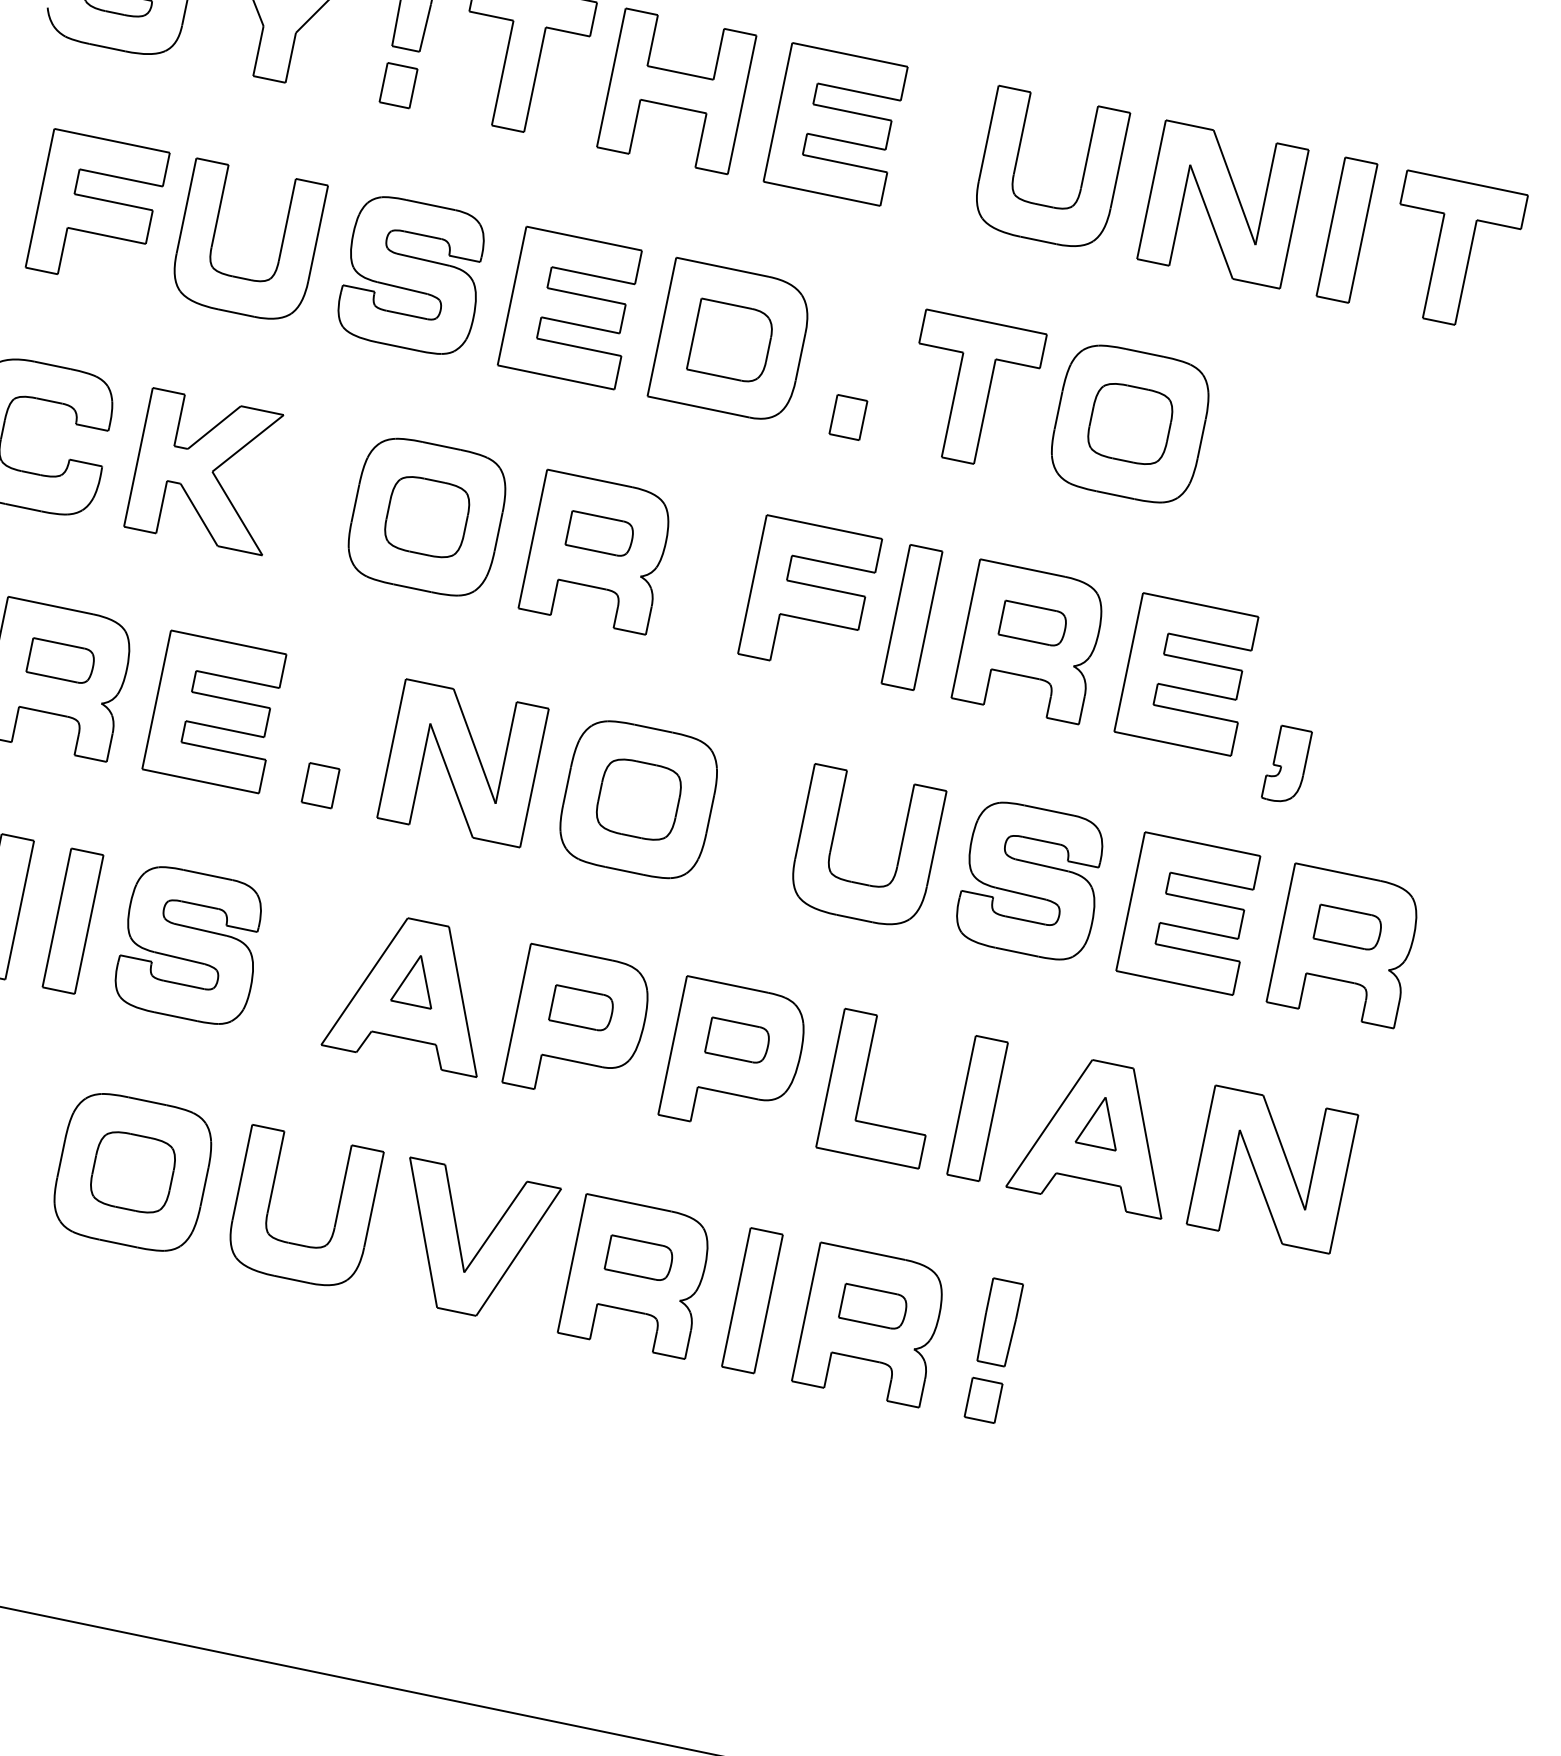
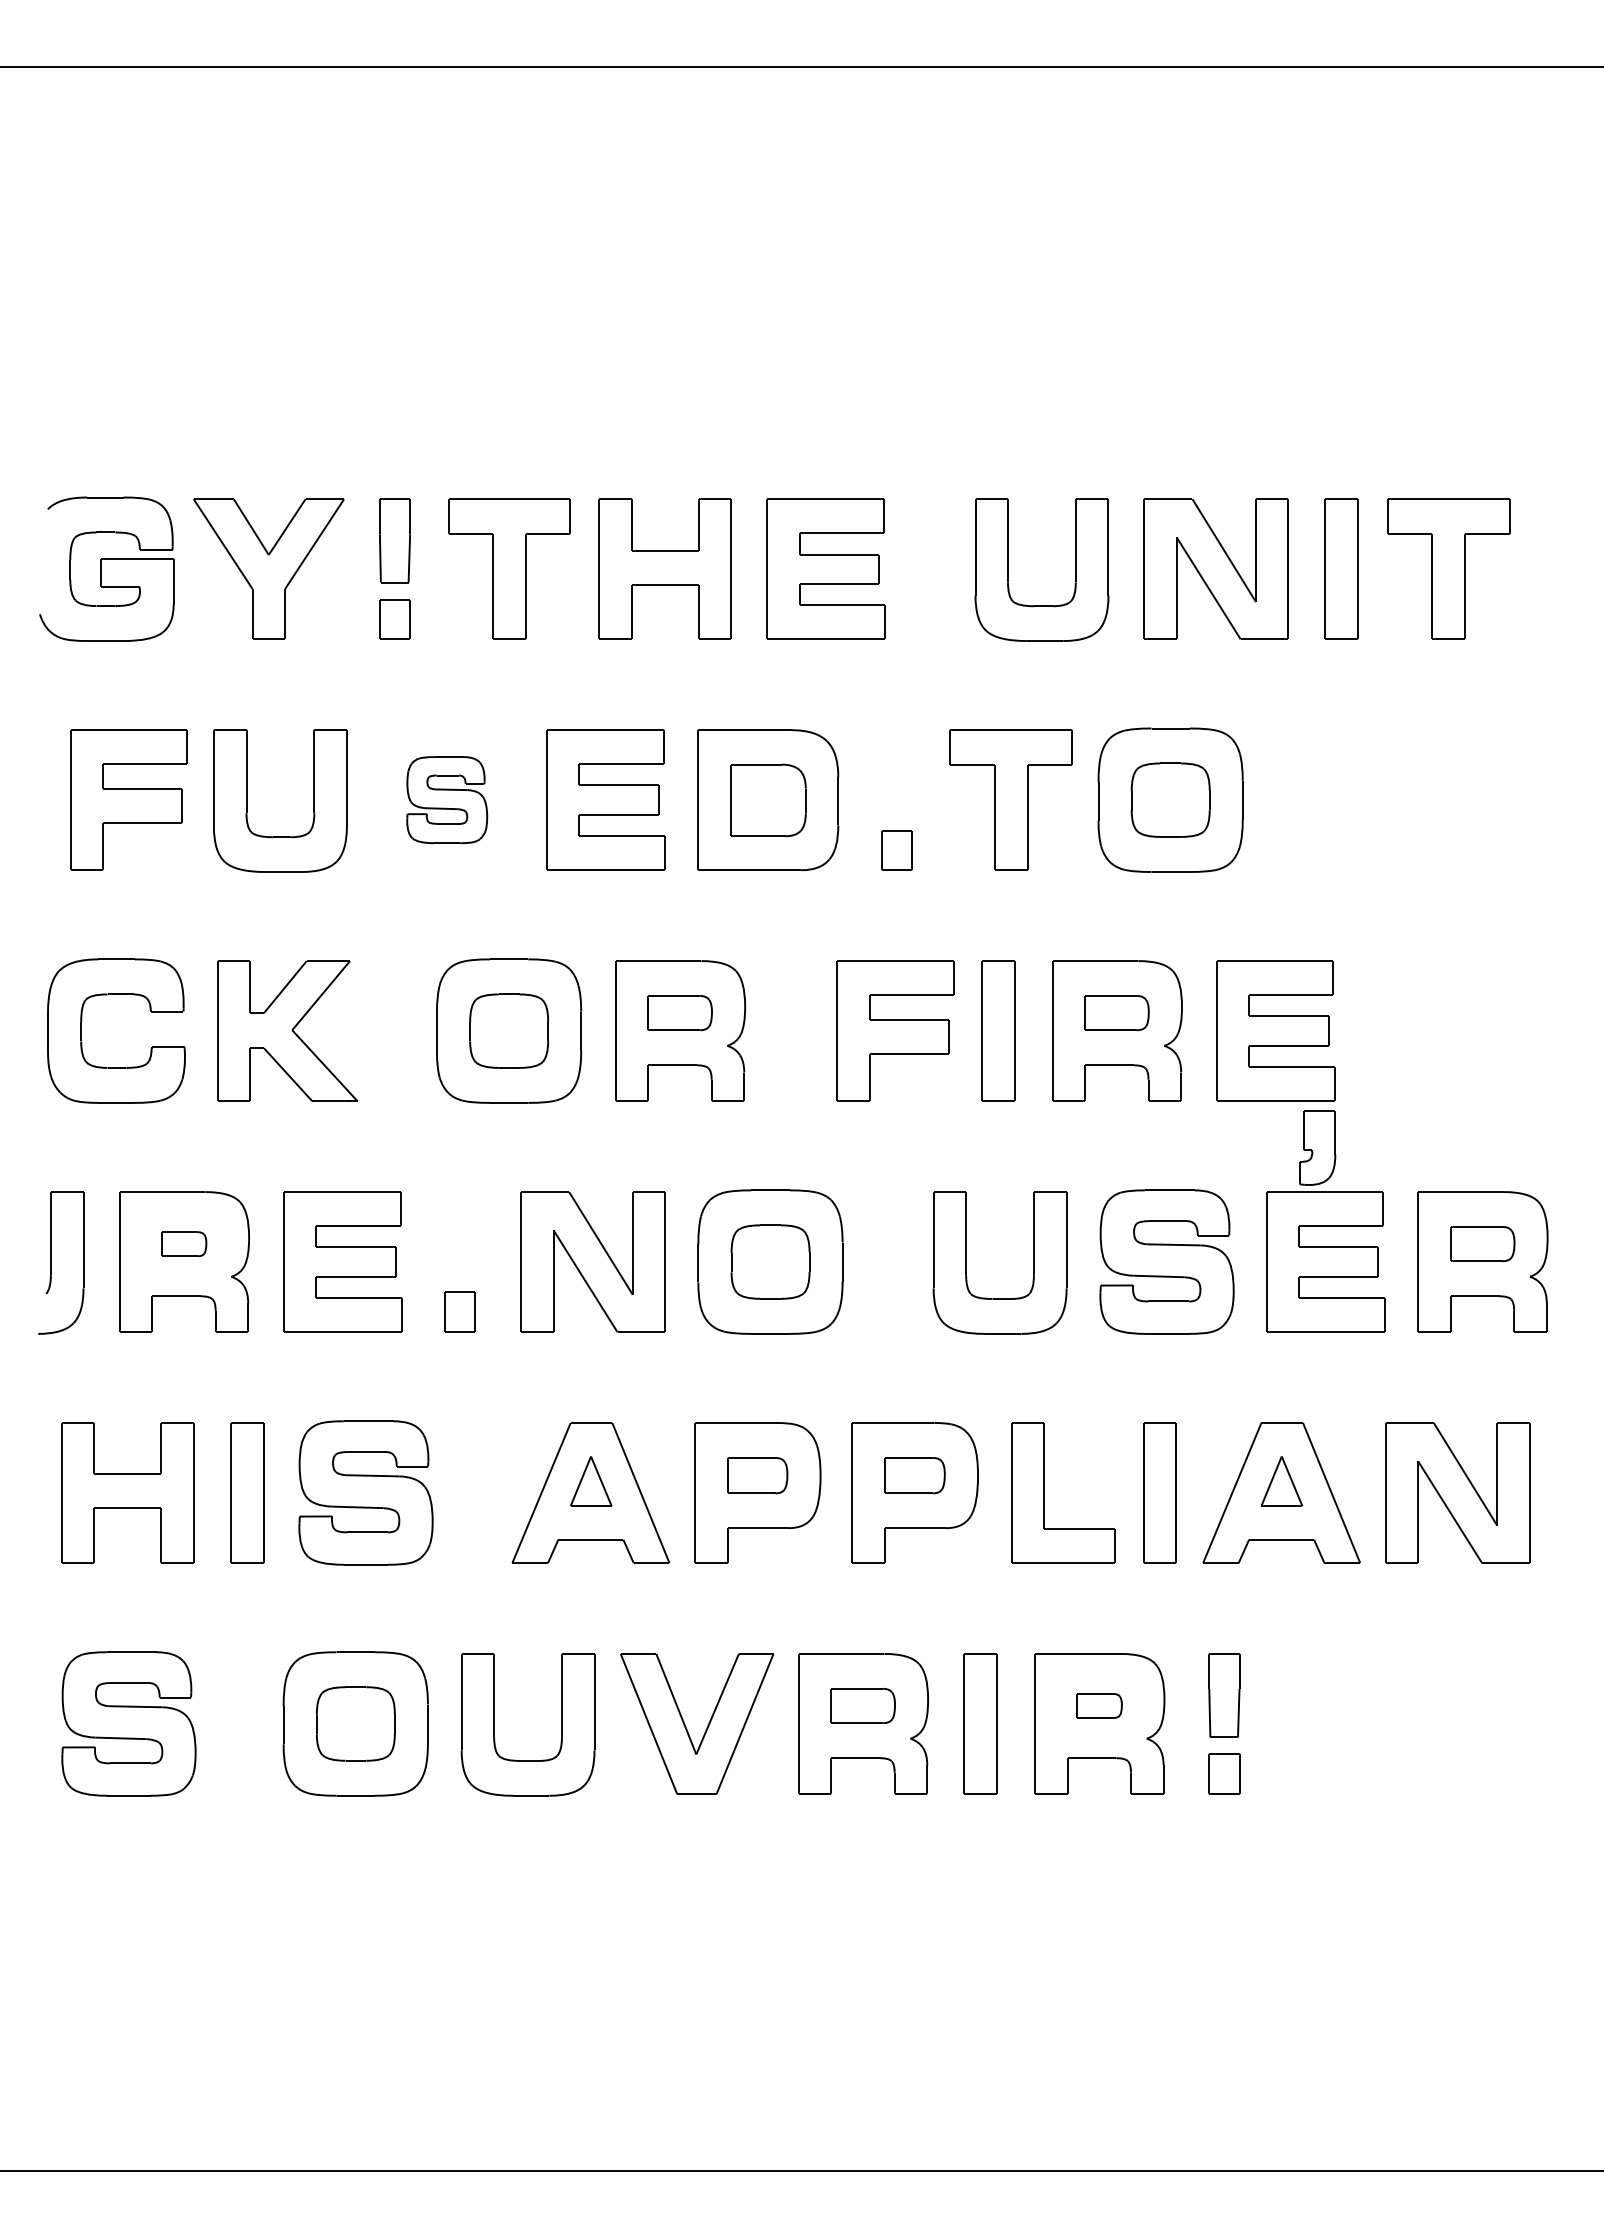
part: (412, 274) -> (446, 799), size x0.6
part: (60, 661) -> (183, 1244), size x0.7
part: (1286, 764) -> (1317, 1147), moved
part: (873, 1306) -> (1099, 1705), size x0.7

